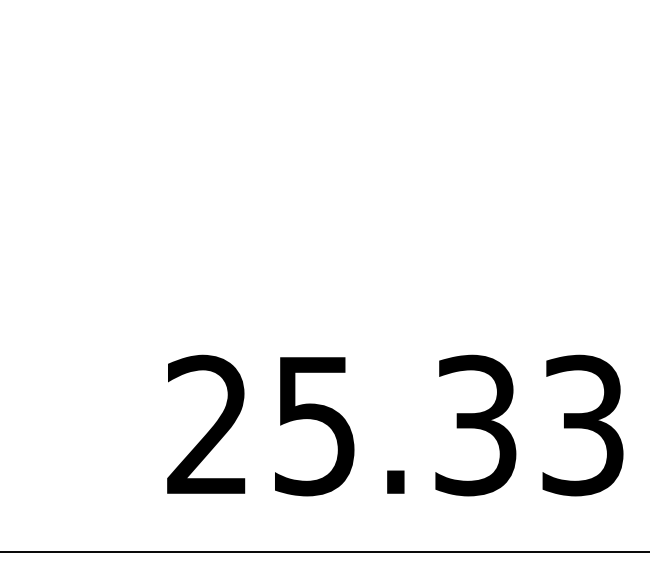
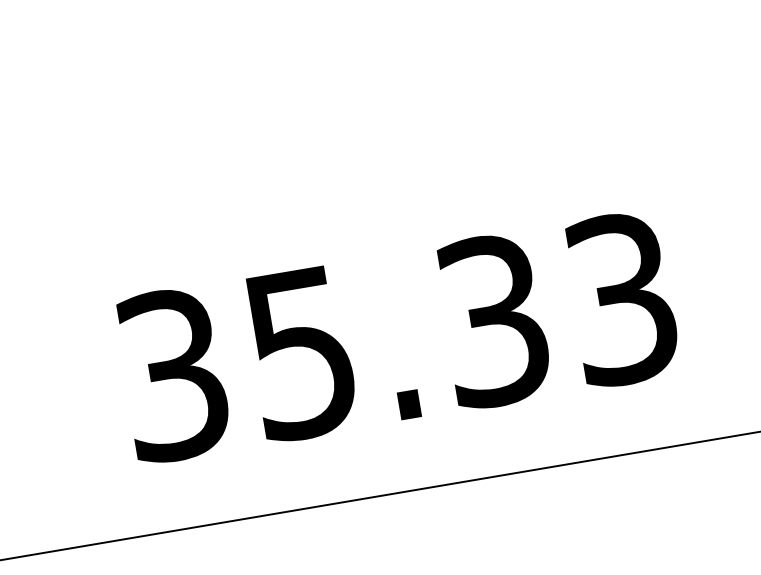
text: (207, 425) -> (172, 375), 25.33 -> 35.33

